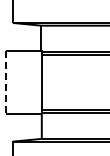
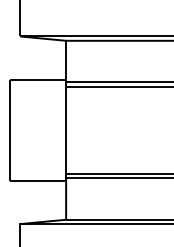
line: (6, 82) -> (10, 130), dashed -> solid

